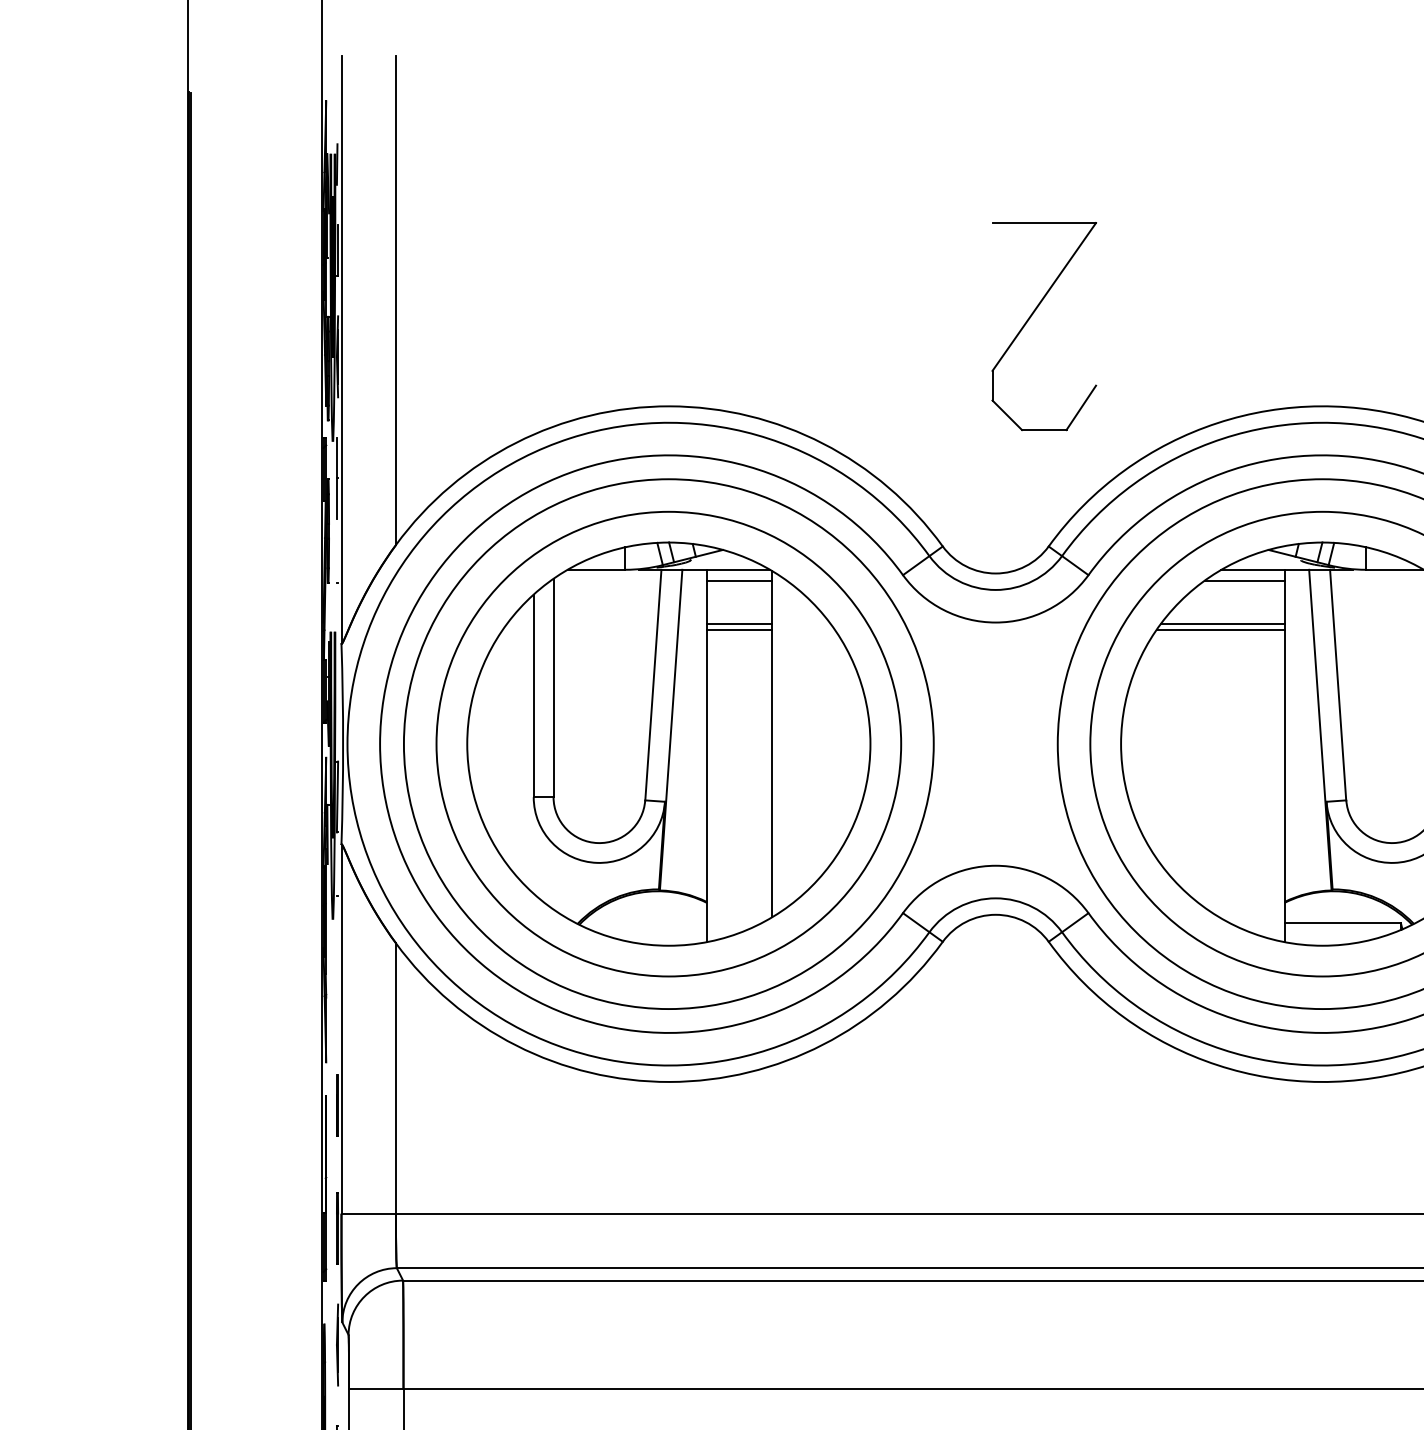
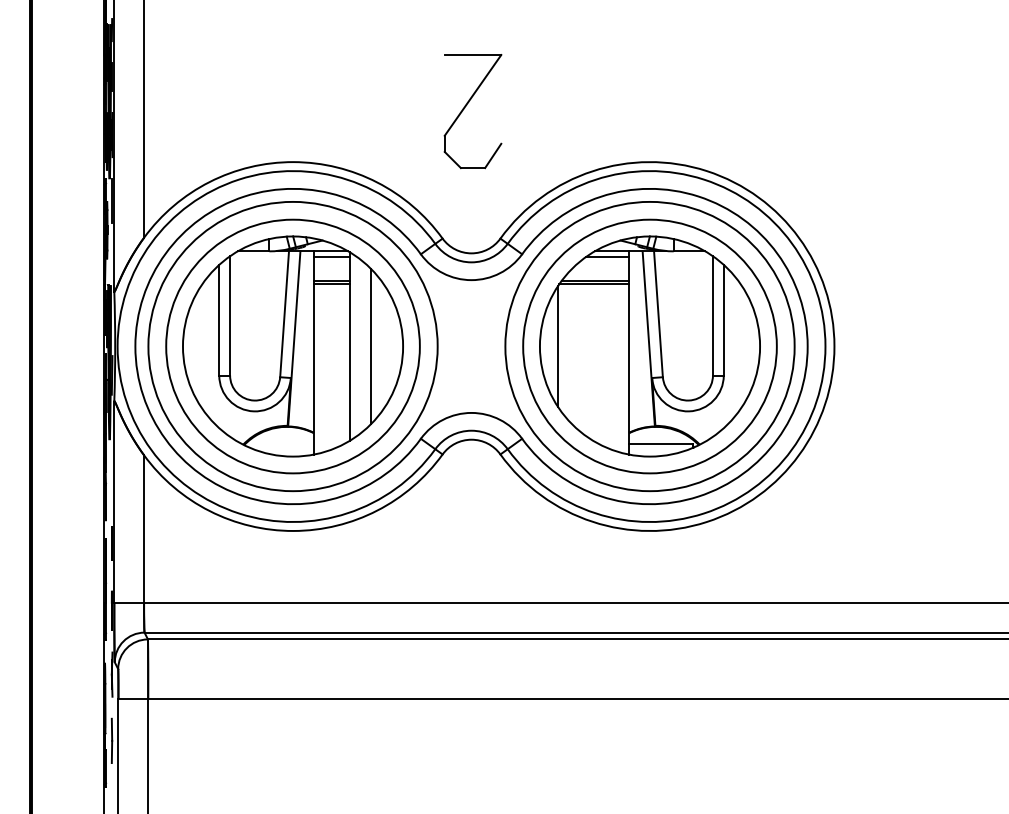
part: (1034, 315) -> (467, 105), moved
line: (812, 744) -> (371, 346), added
line: (1153, 744) -> (557, 346), added

